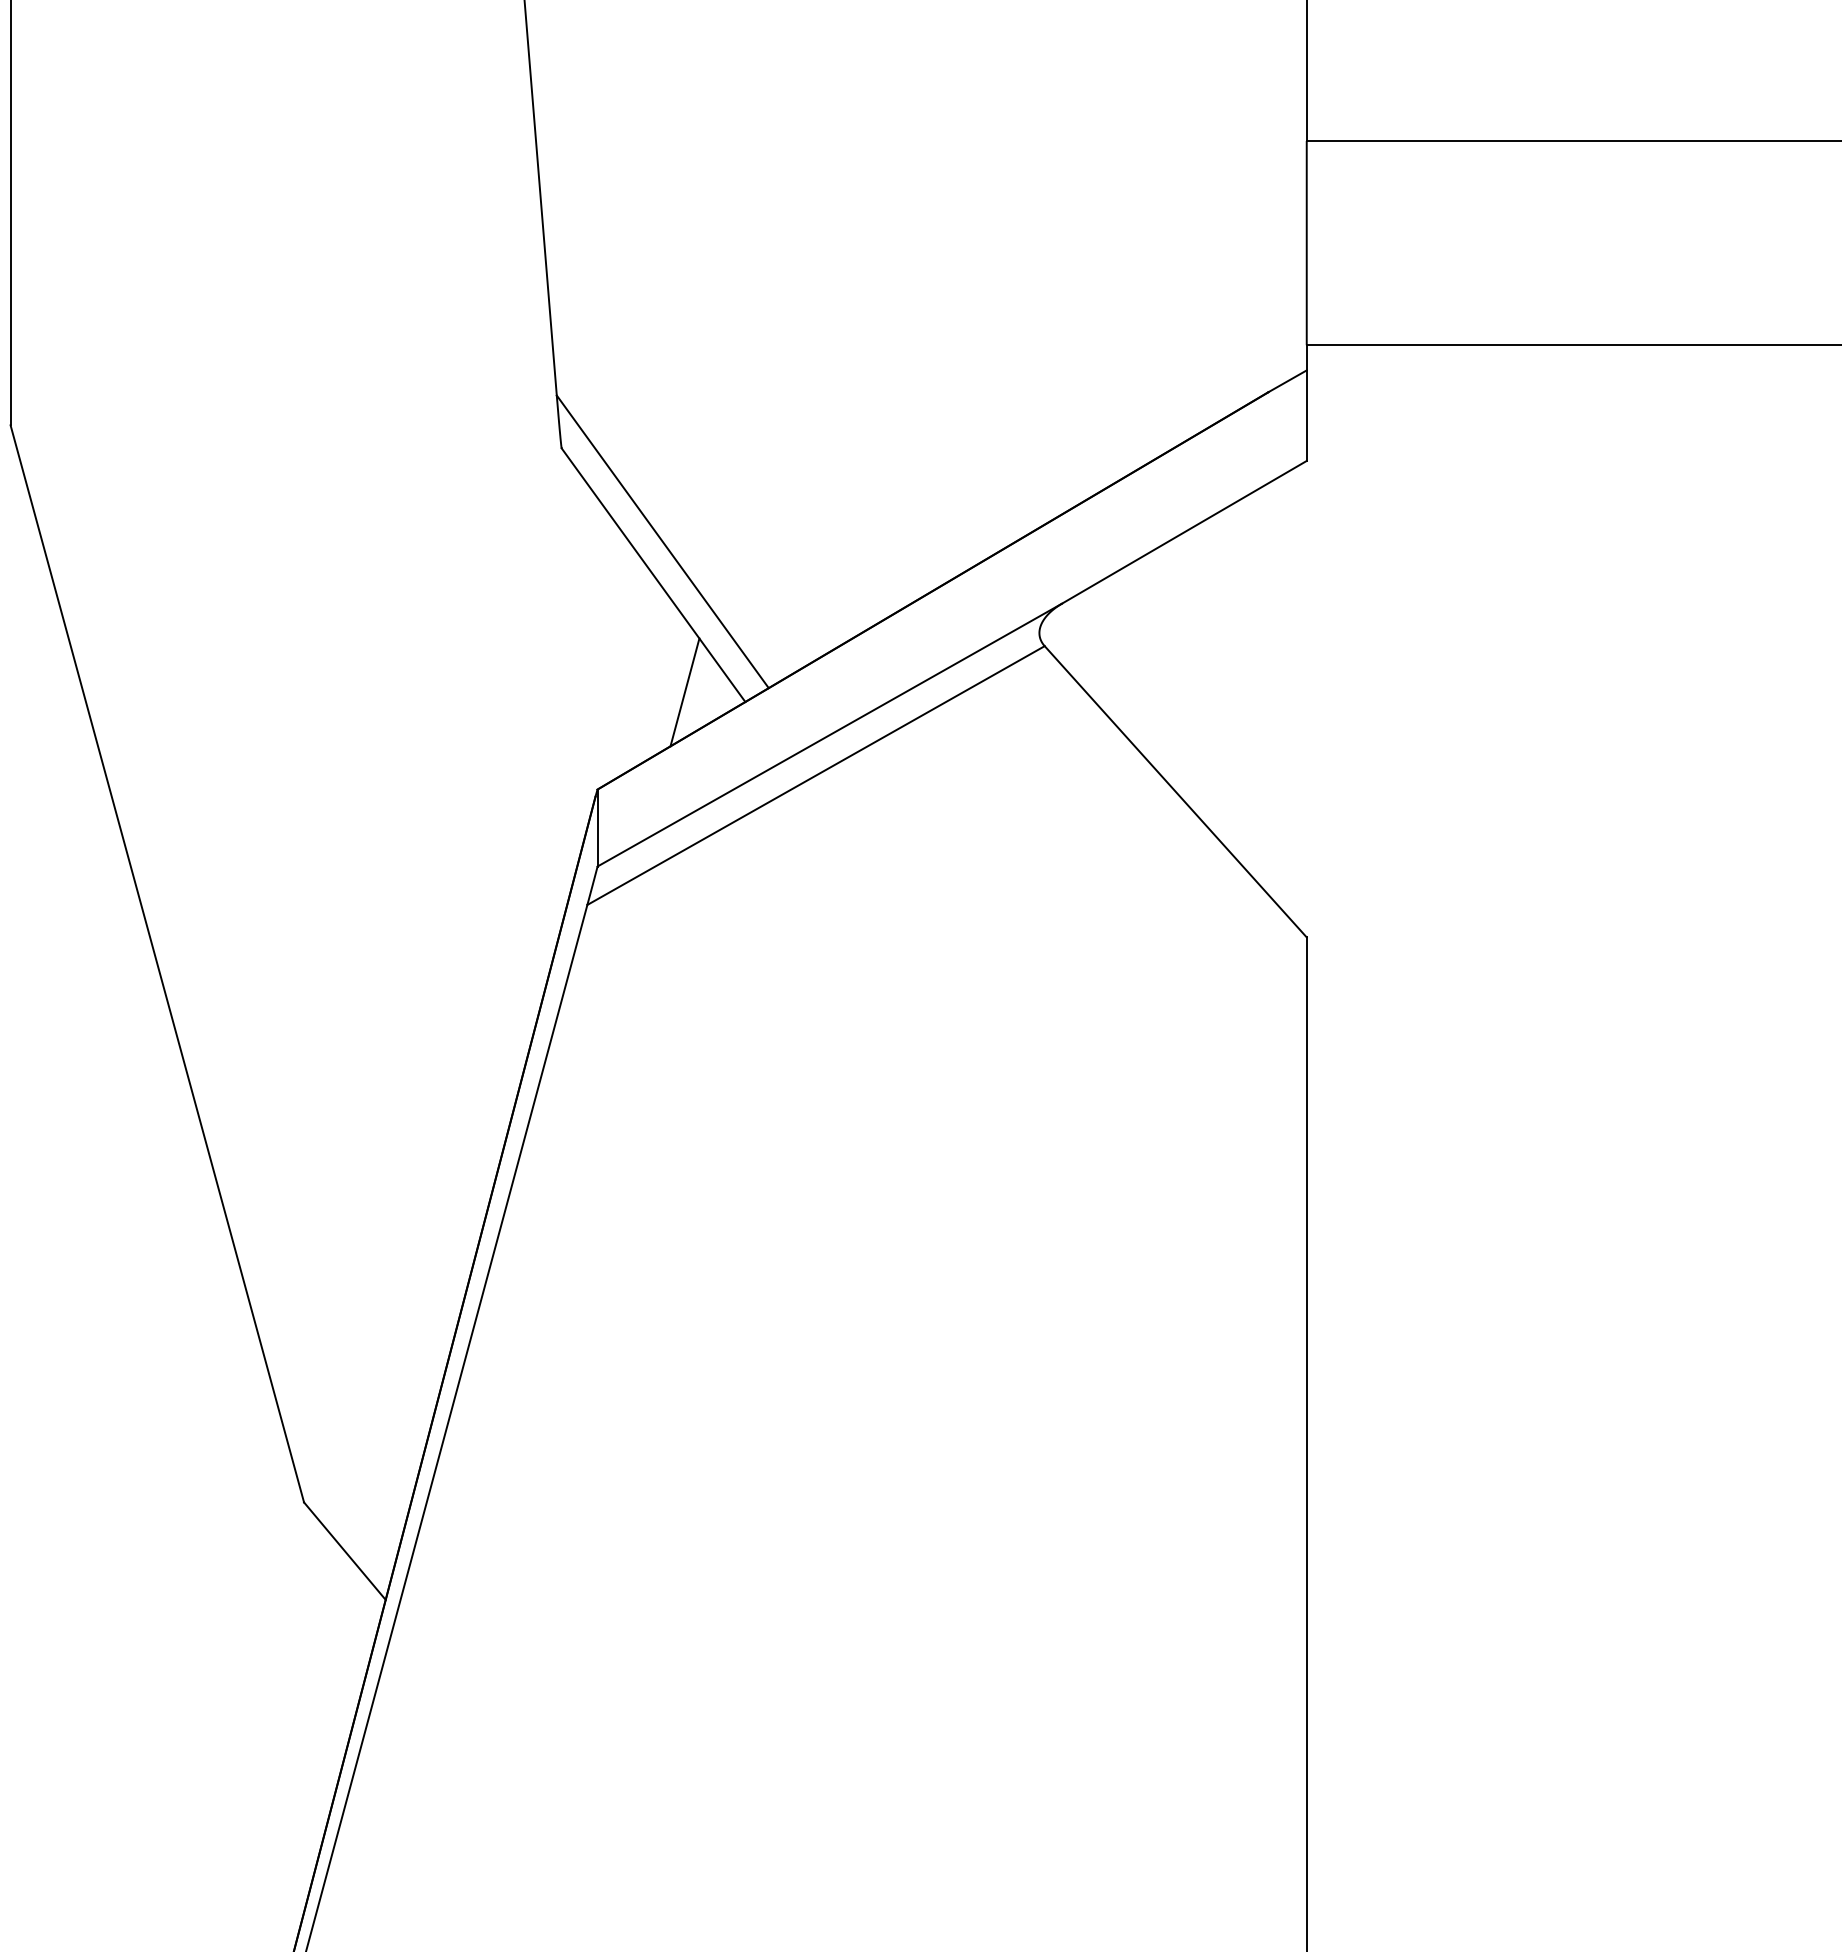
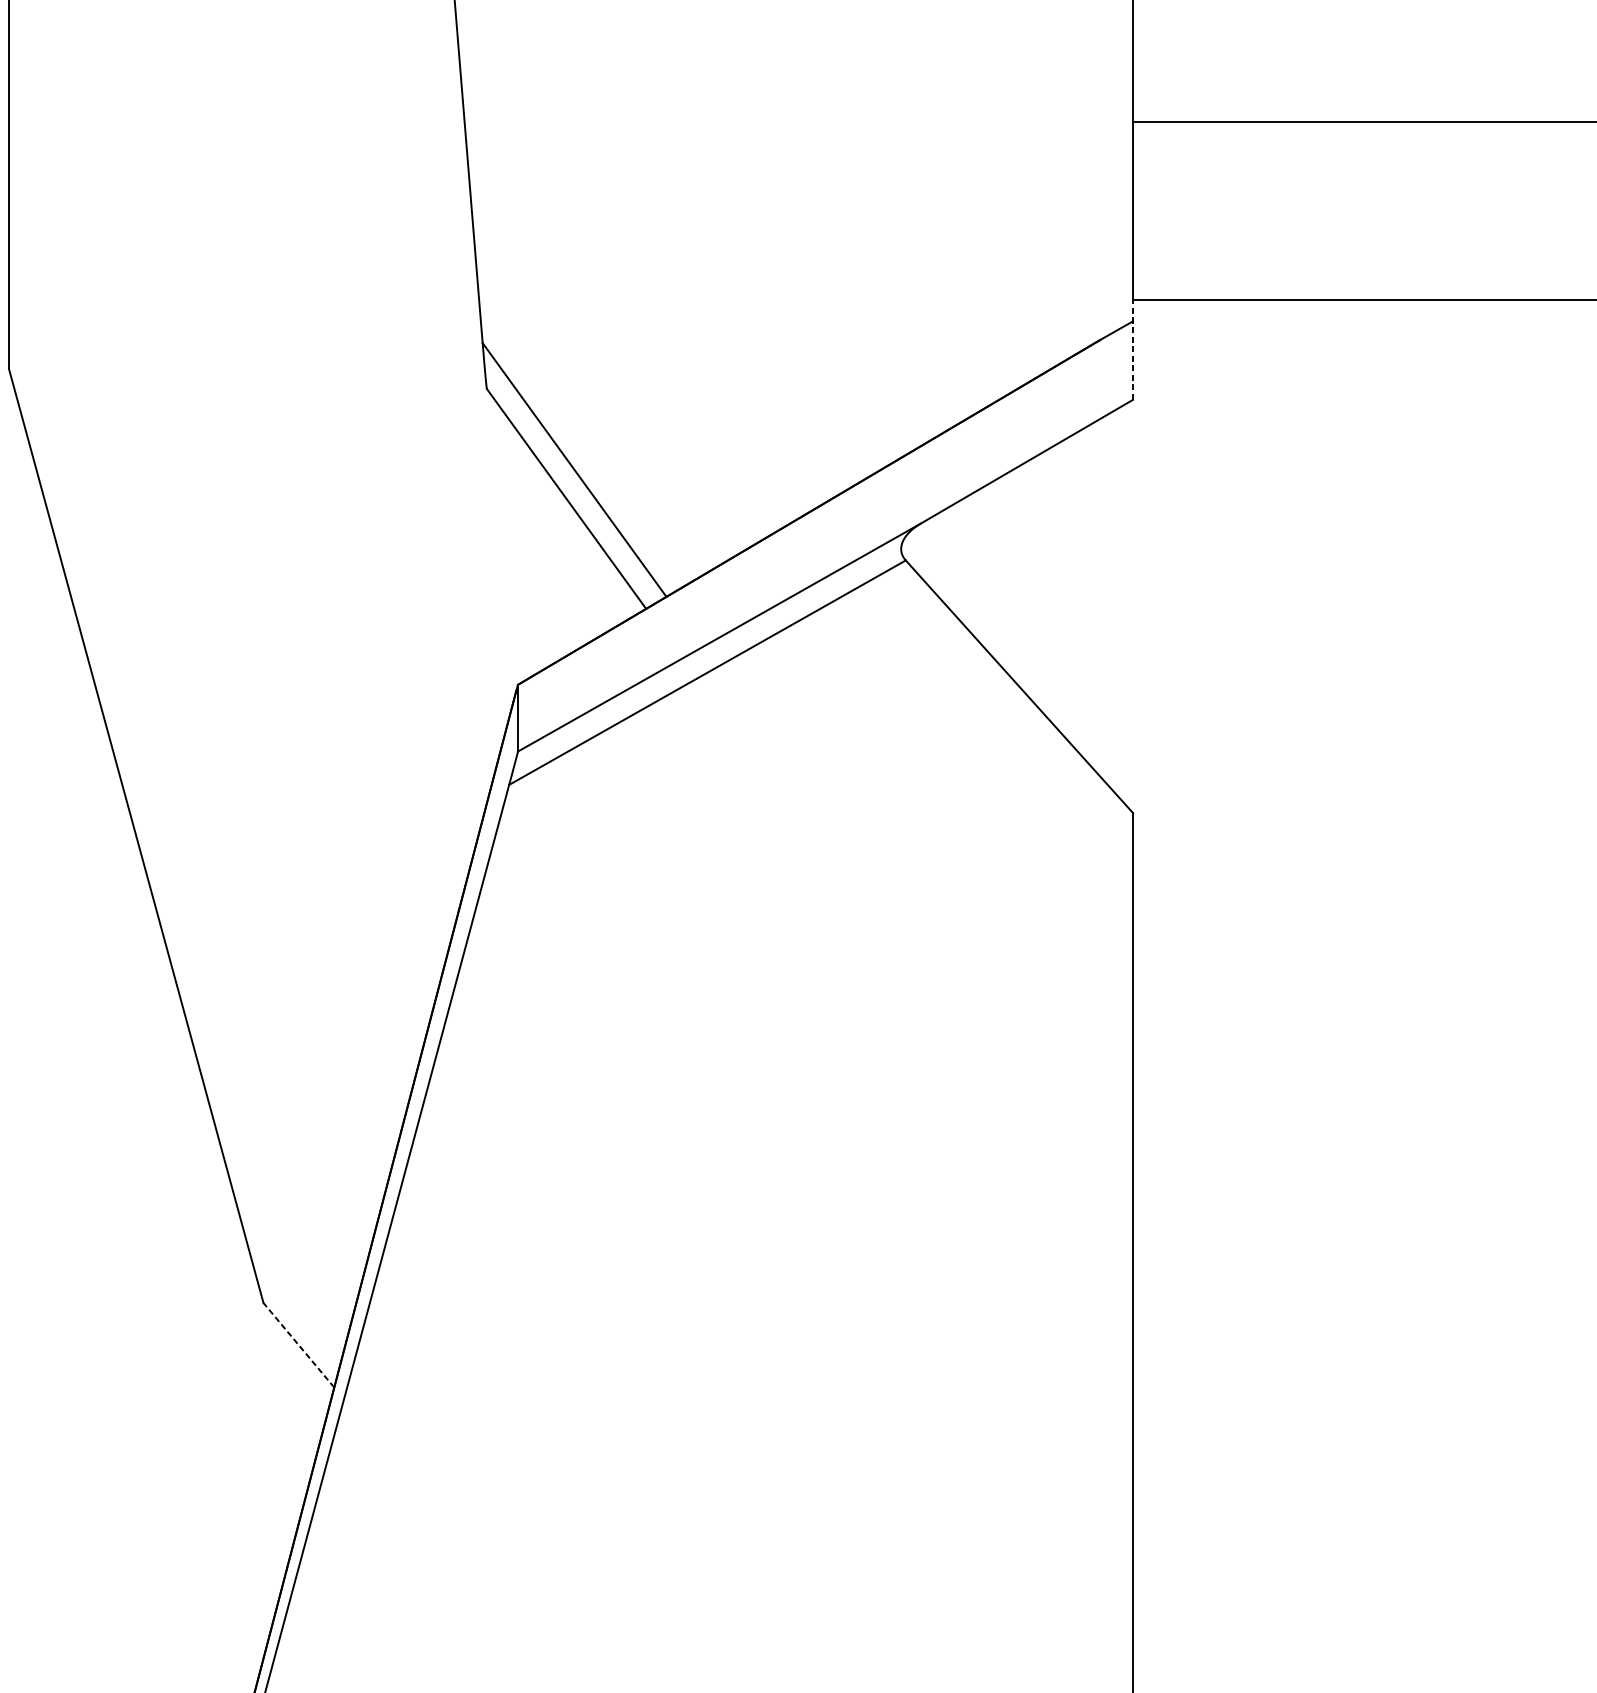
line: (1306, 403) -> (1132, 350), solid -> dashed
line: (684, 692) -> (593, 600), removed
line: (344, 1551) -> (298, 1345), solid -> dashed

